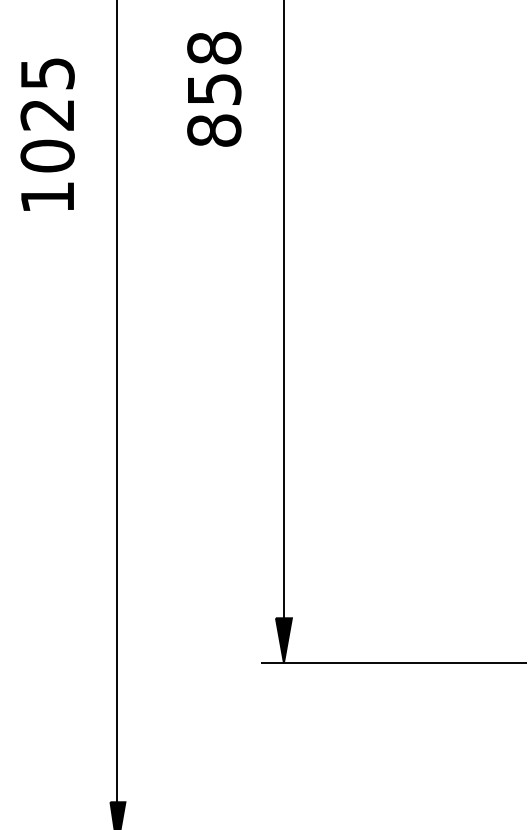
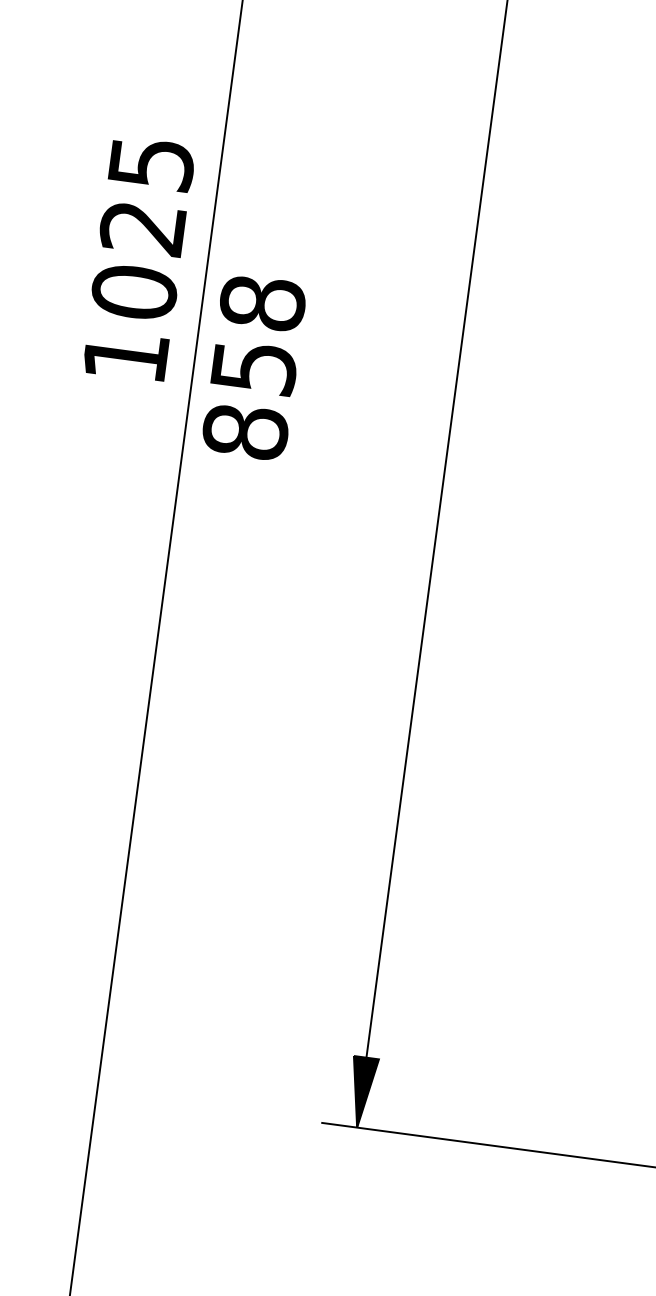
text: (214, 89) -> (254, 367), moved
text: (47, 134) -> (138, 258), moved

